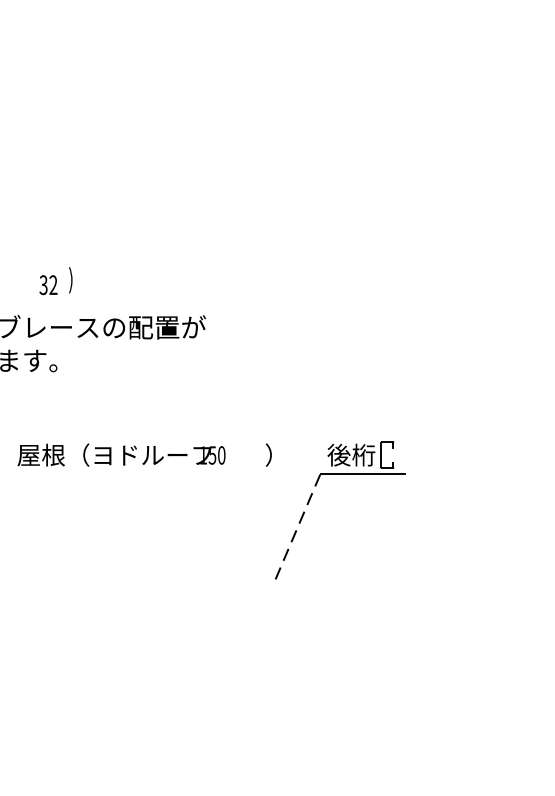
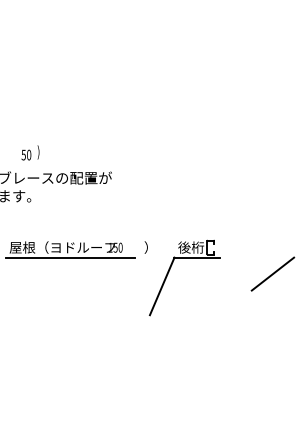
text: (48, 284) -> (26, 154), 32 -> 50
line: (127, 473) -> (69, 257), added
line: (500, 502) -> (272, 273), added
line: (298, 524) -> (162, 285), dashed -> solid

